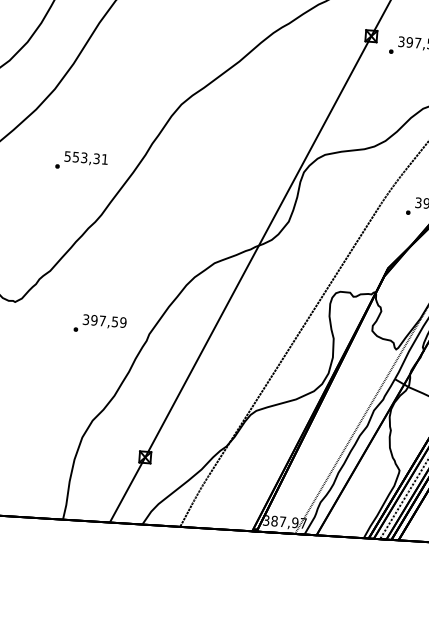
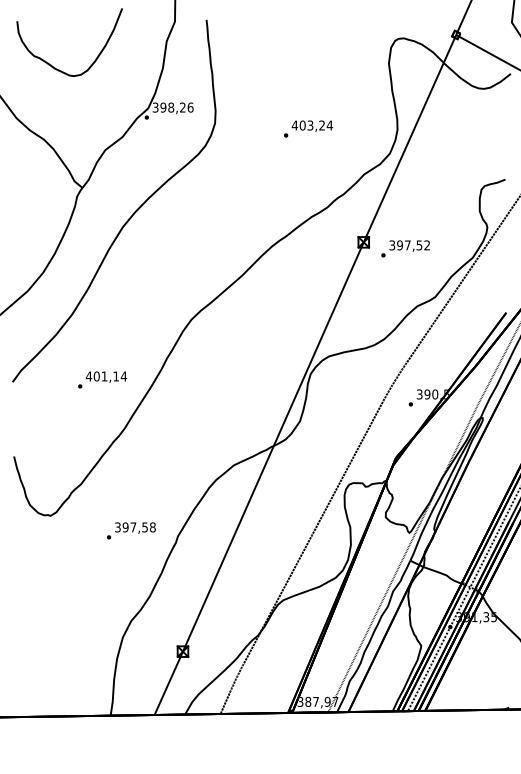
text: (86, 158) -> (106, 376), 553,31 -> 401,14
text: (122, 322) -> (152, 527), 397,59 -> 397,58

